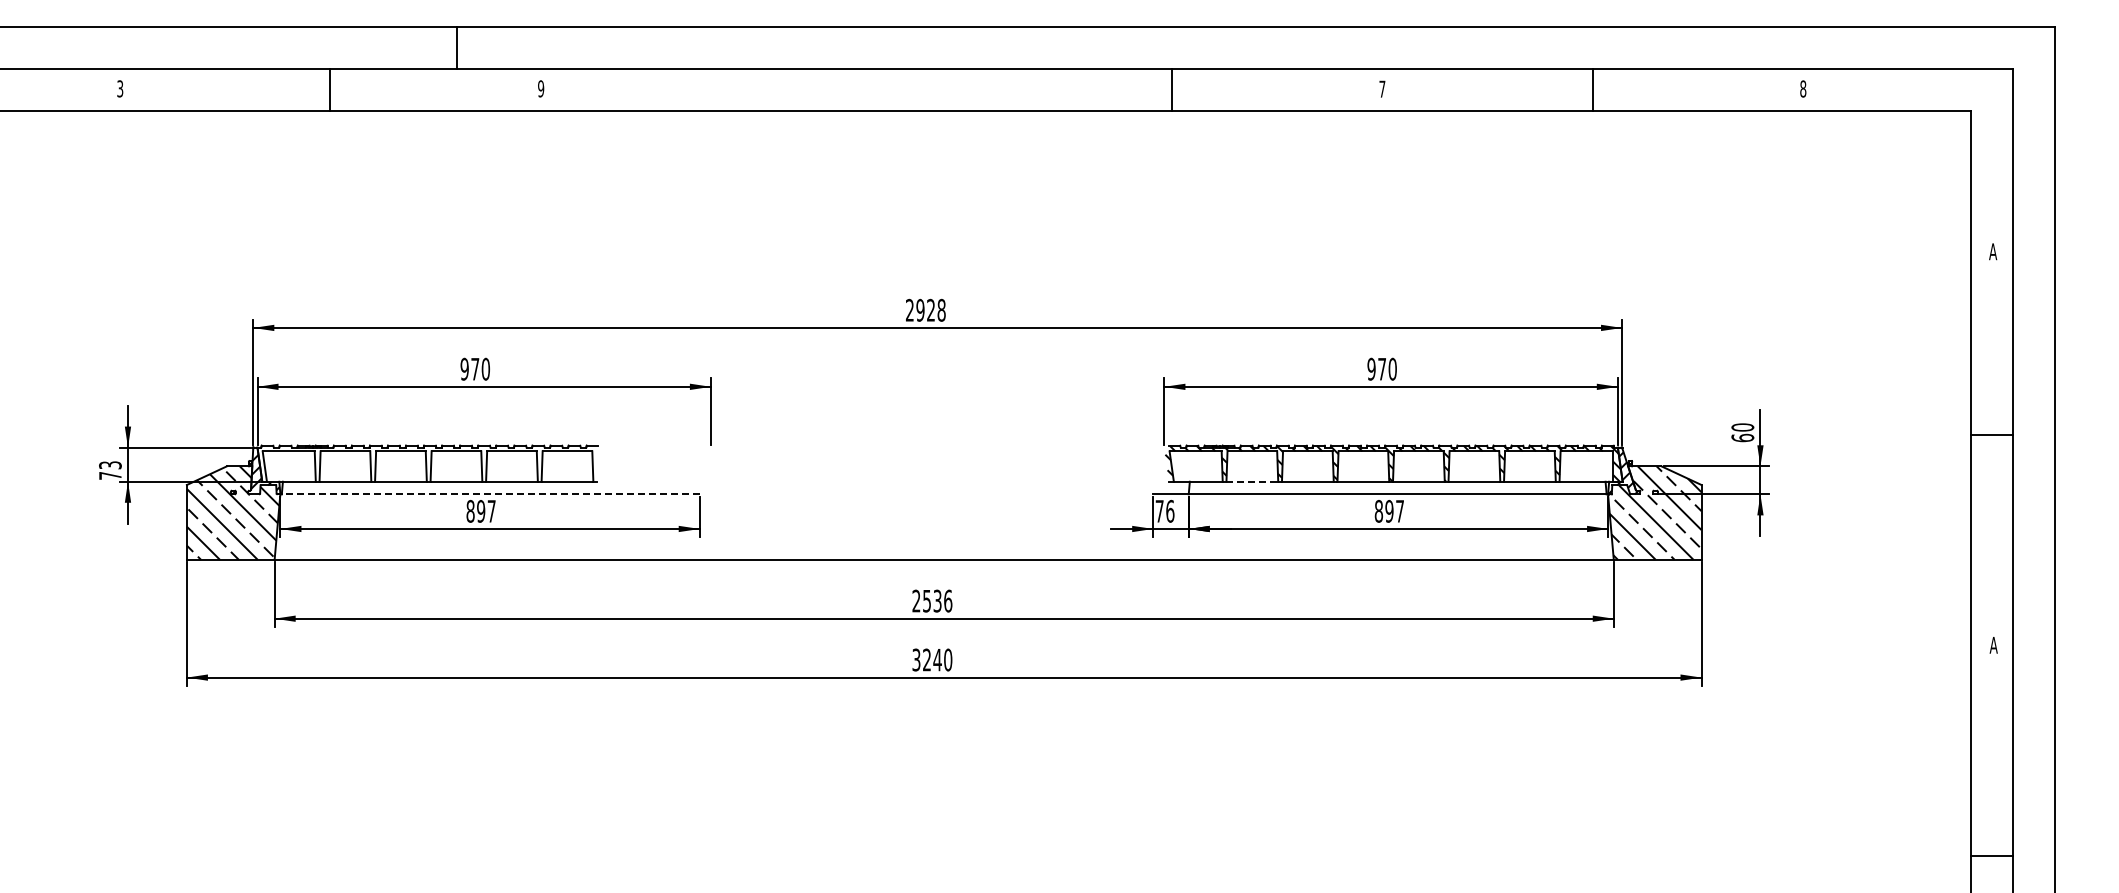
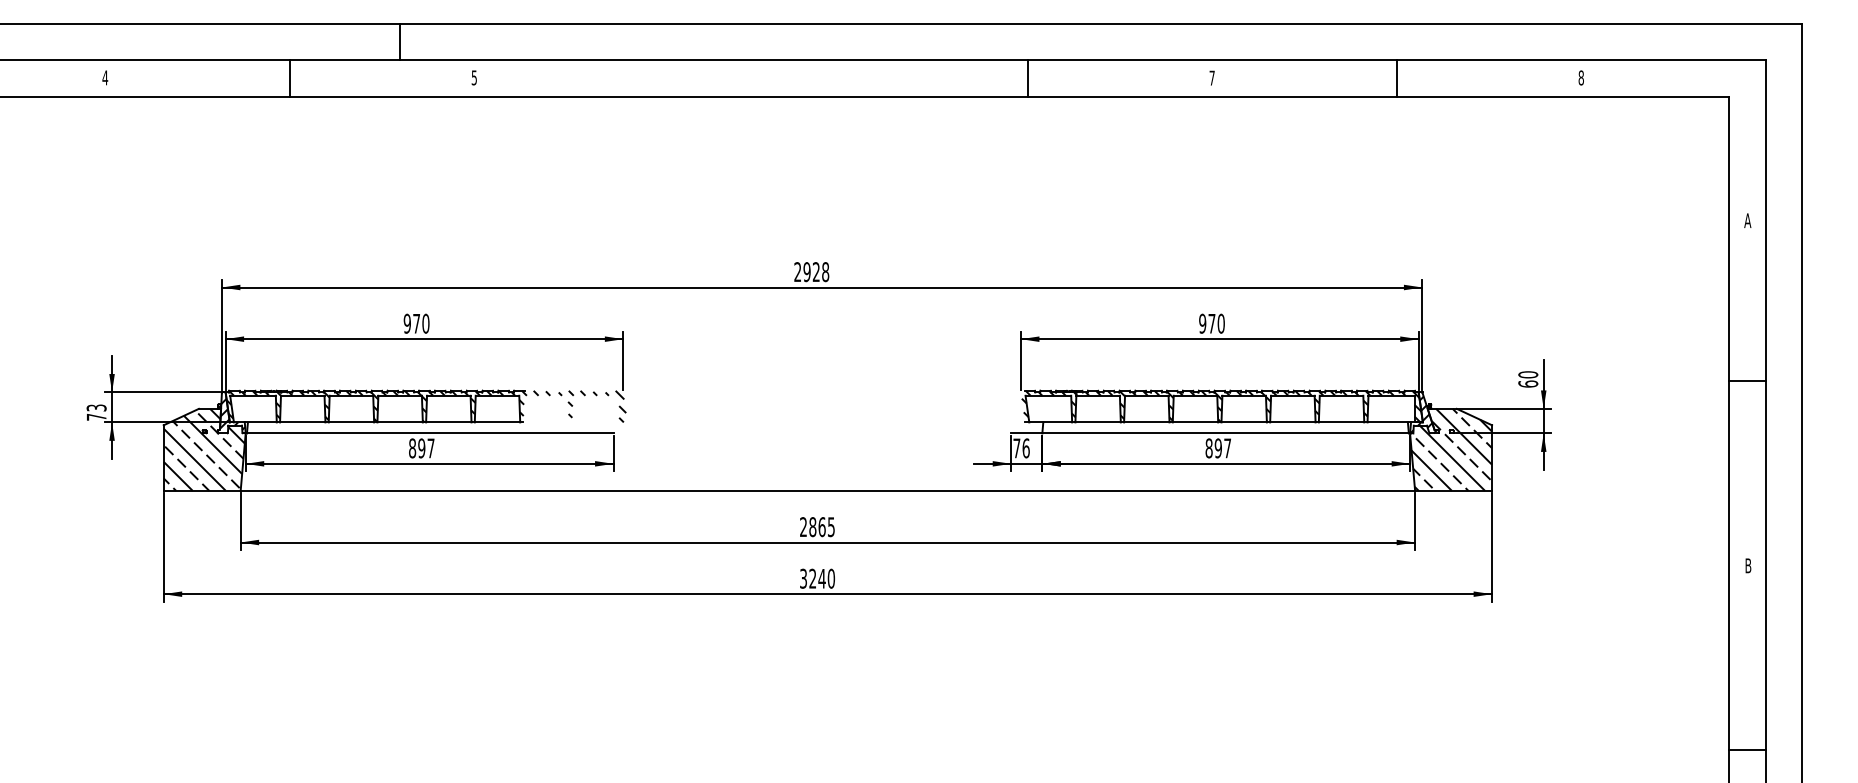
text: (120, 88) -> (105, 77), 3 -> 4
text: (541, 88) -> (474, 77), 9 -> 5
hatch: (486, 463) -> (426, 406), added
line: (1252, 481) -> (1098, 422), dashed -> solid
line: (490, 494) -> (429, 433), dashed -> solid
text: (937, 600) -> (822, 526), 2536 -> 2865
text: (1993, 644) -> (1748, 565), A -> B

